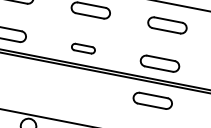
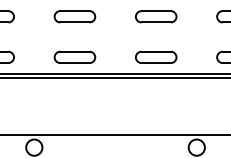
part: (83, 47) -> (74, 56), size x1.67
part: (153, 100) -> (156, 96), removed

